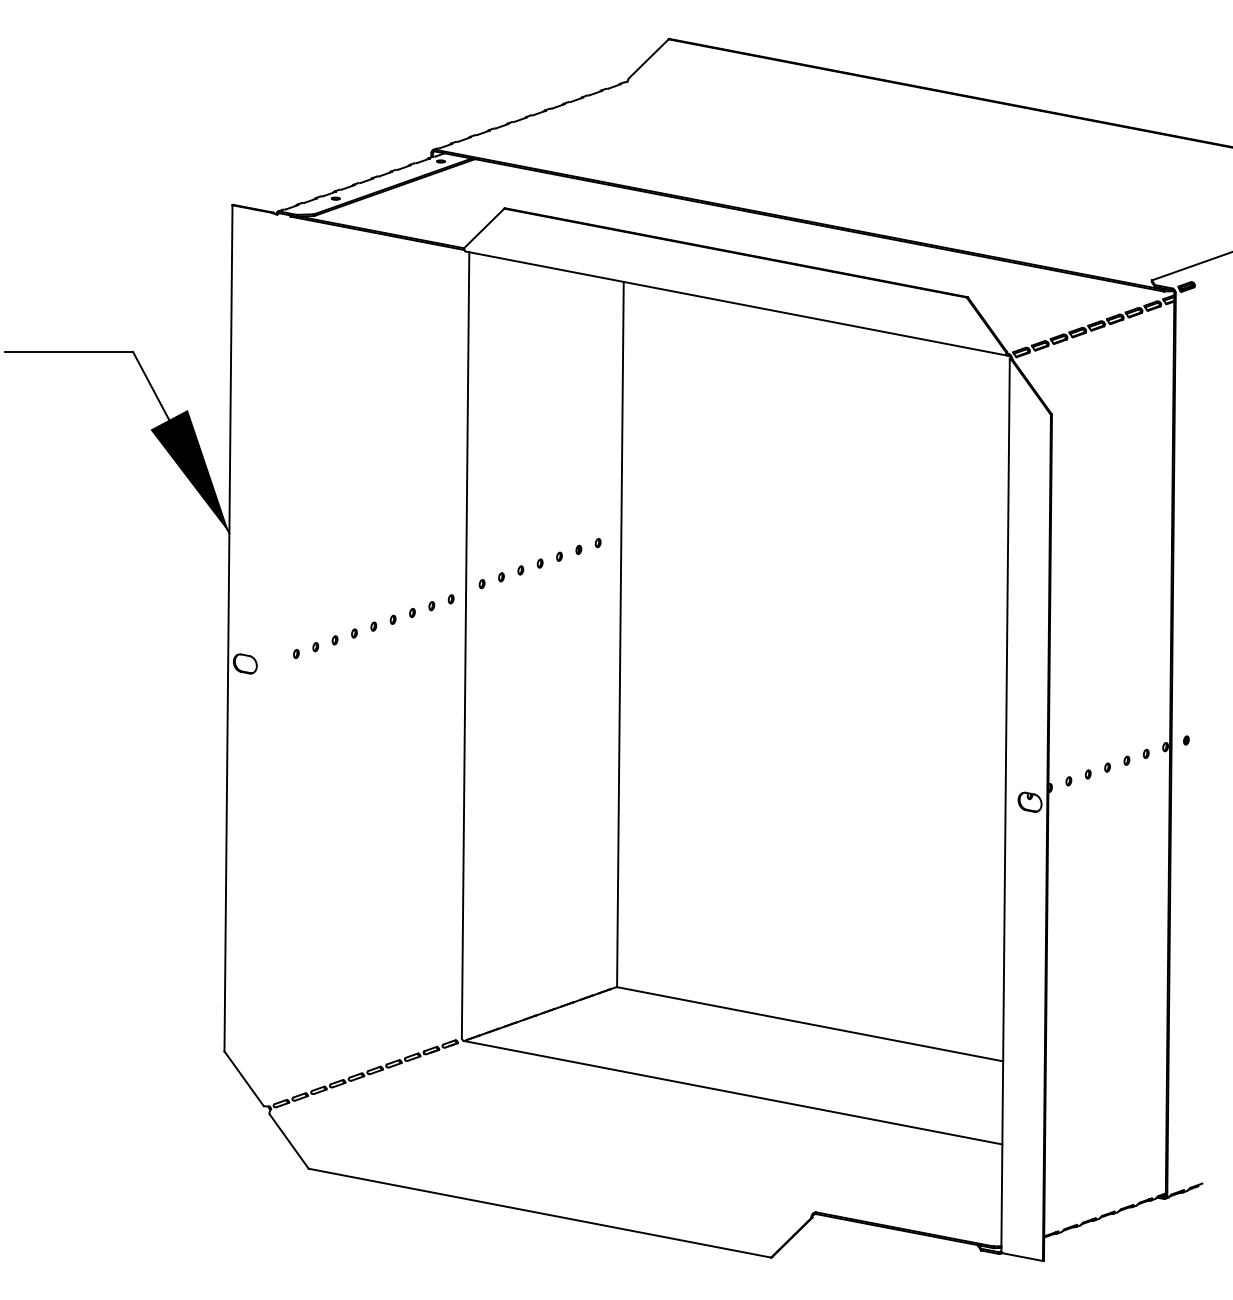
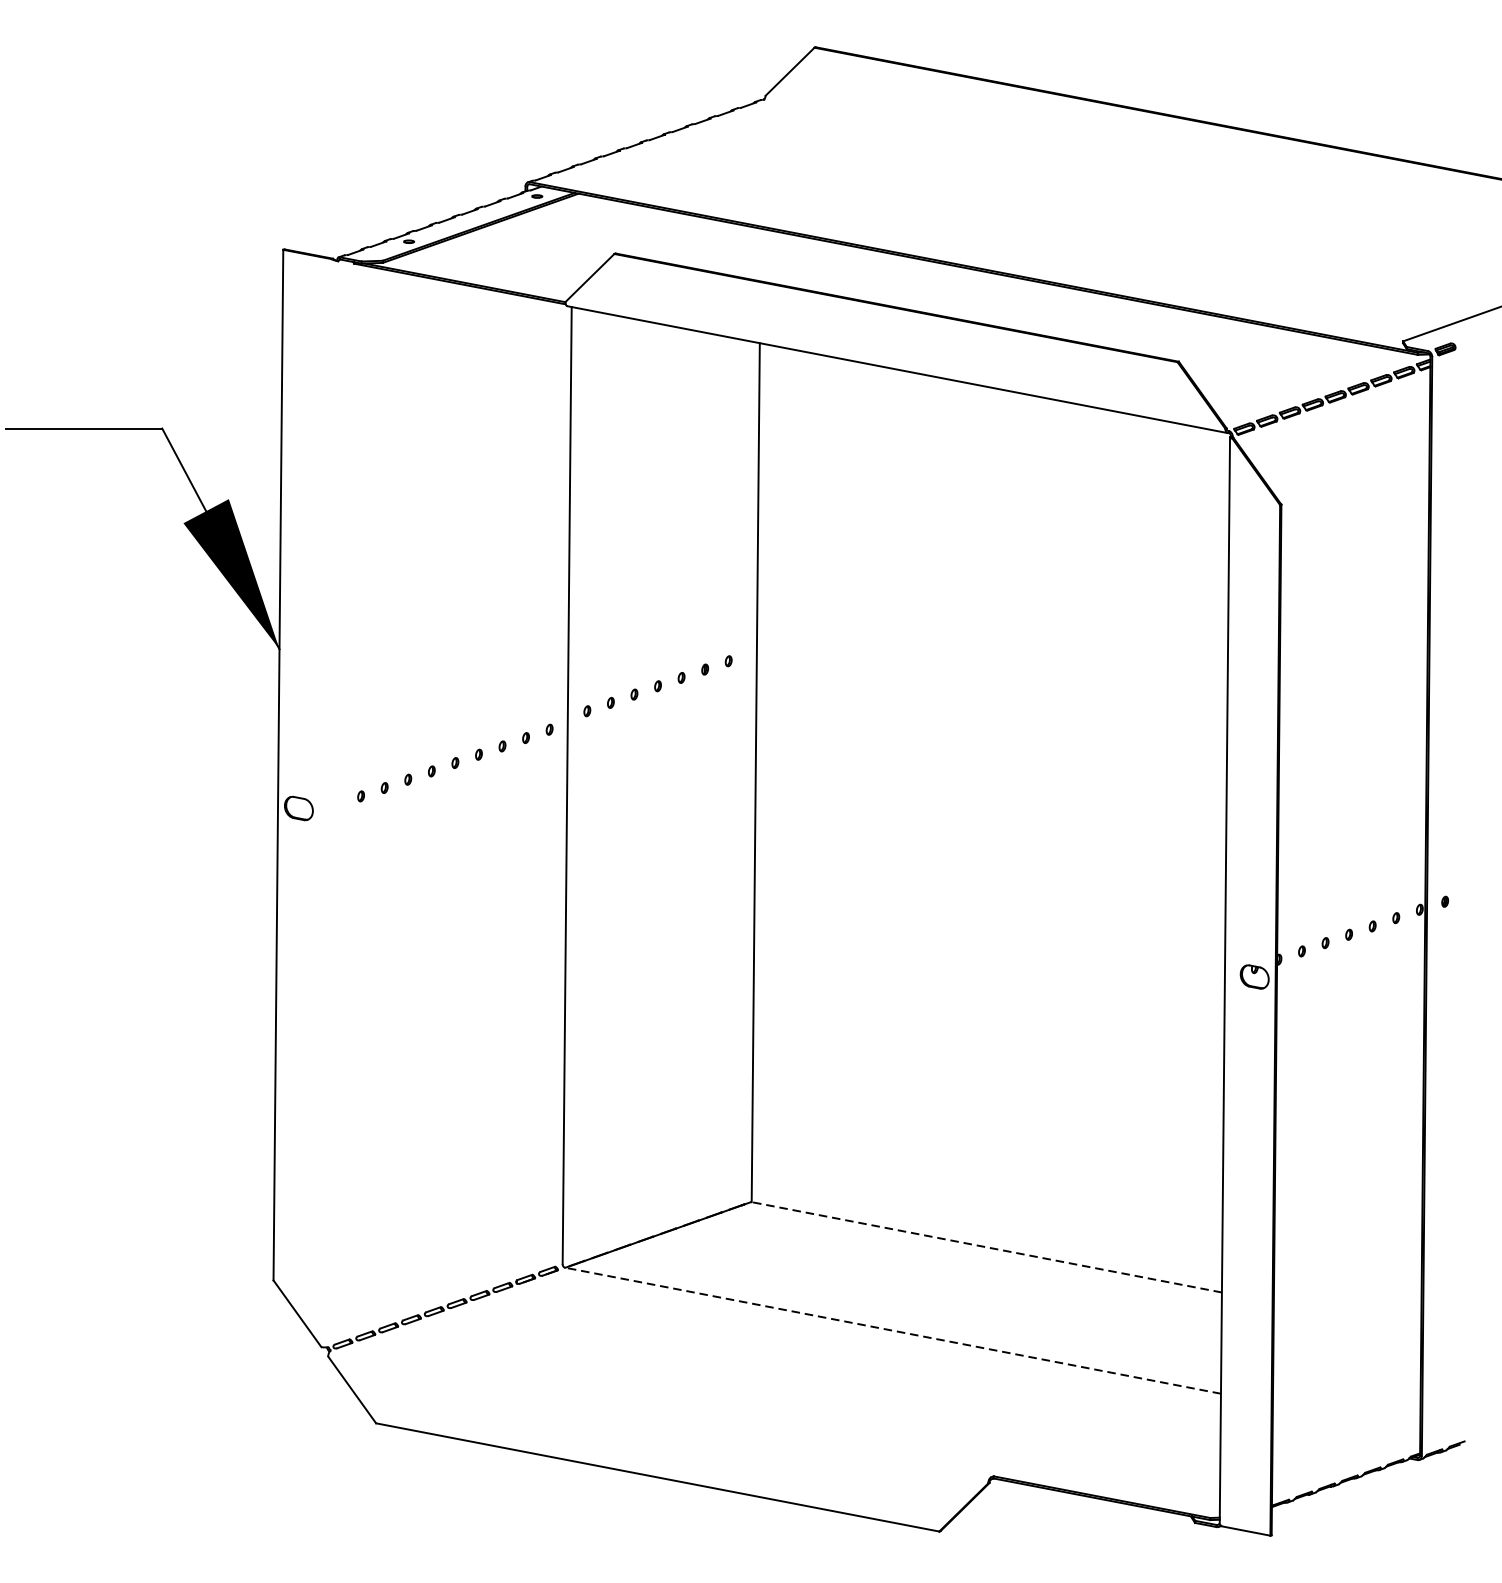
line: (810, 1024) -> (987, 1247), solid -> dashed
line: (732, 1092) -> (892, 1330), solid -> dashed

